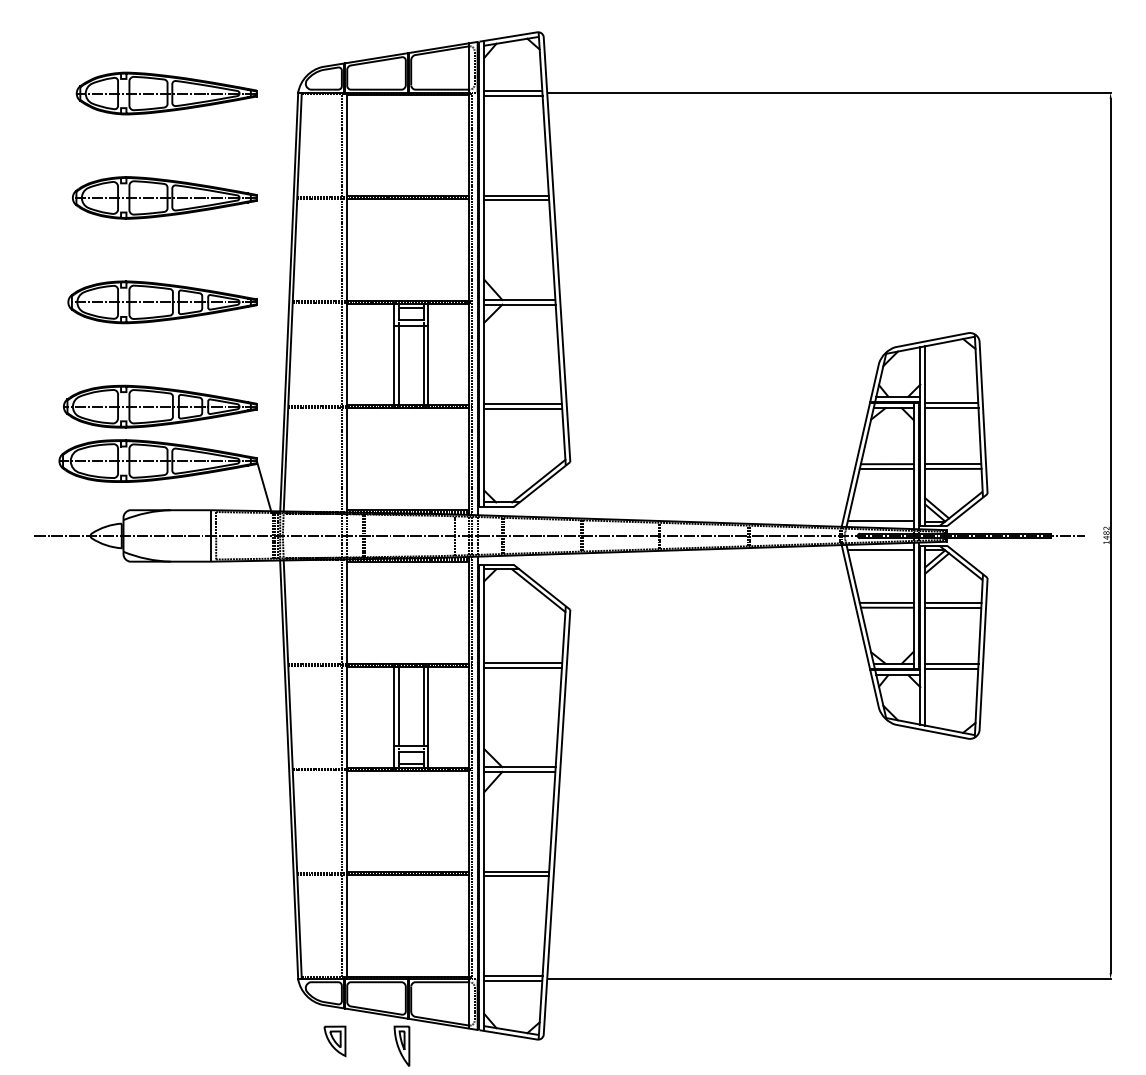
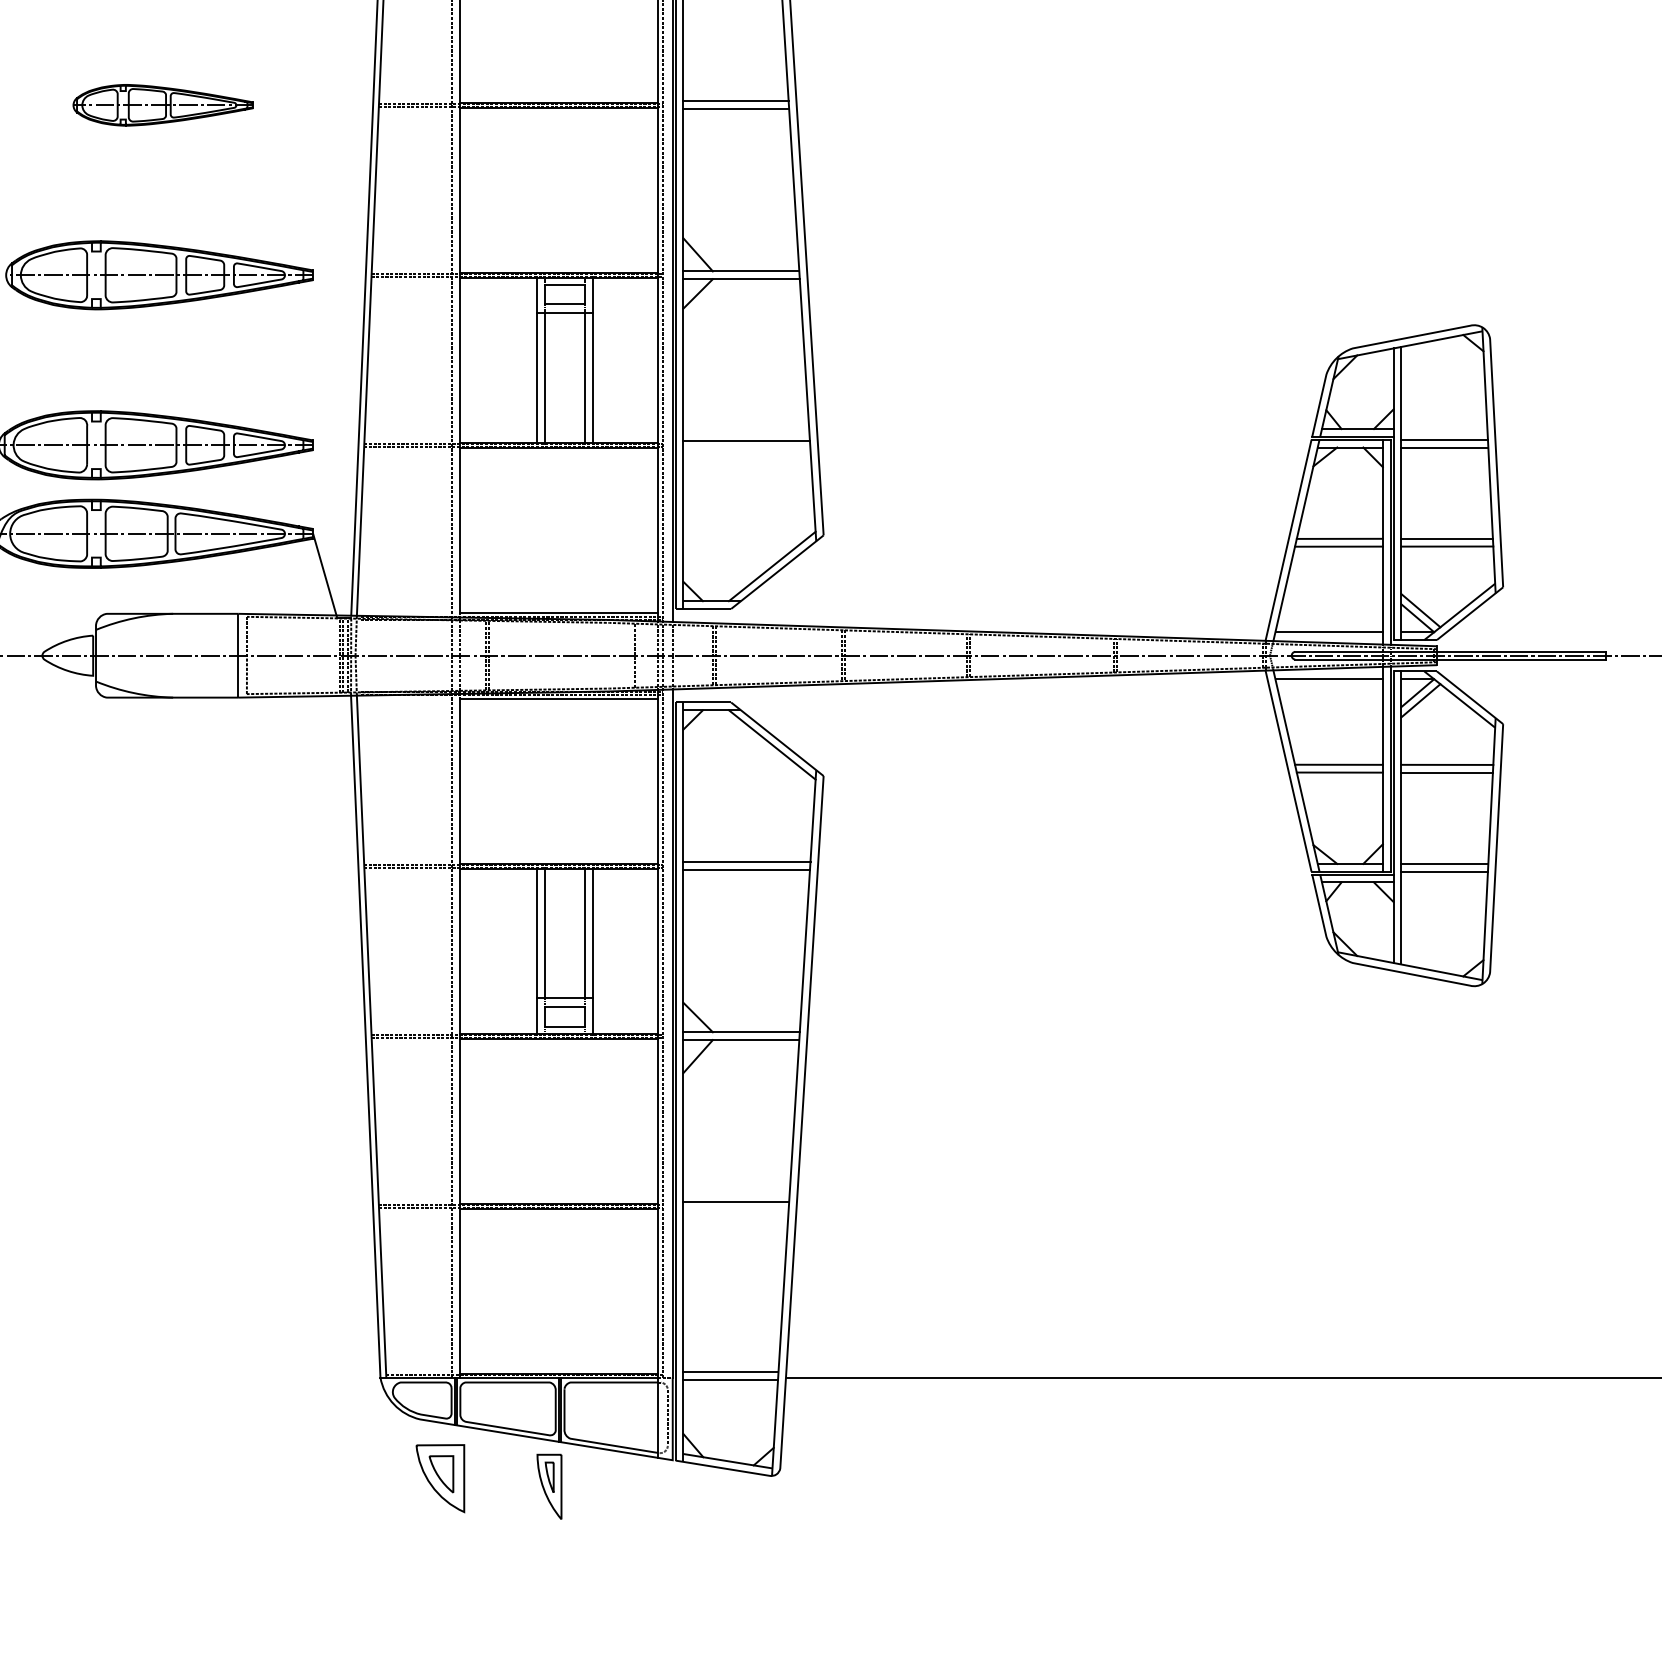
part: (164, 197) -> (162, 104), size x0.6
line: (523, 409) -> (747, 449), removed
line: (516, 876) -> (735, 1210), removed
part: (334, 1041) -> (439, 1479), size x1.4

